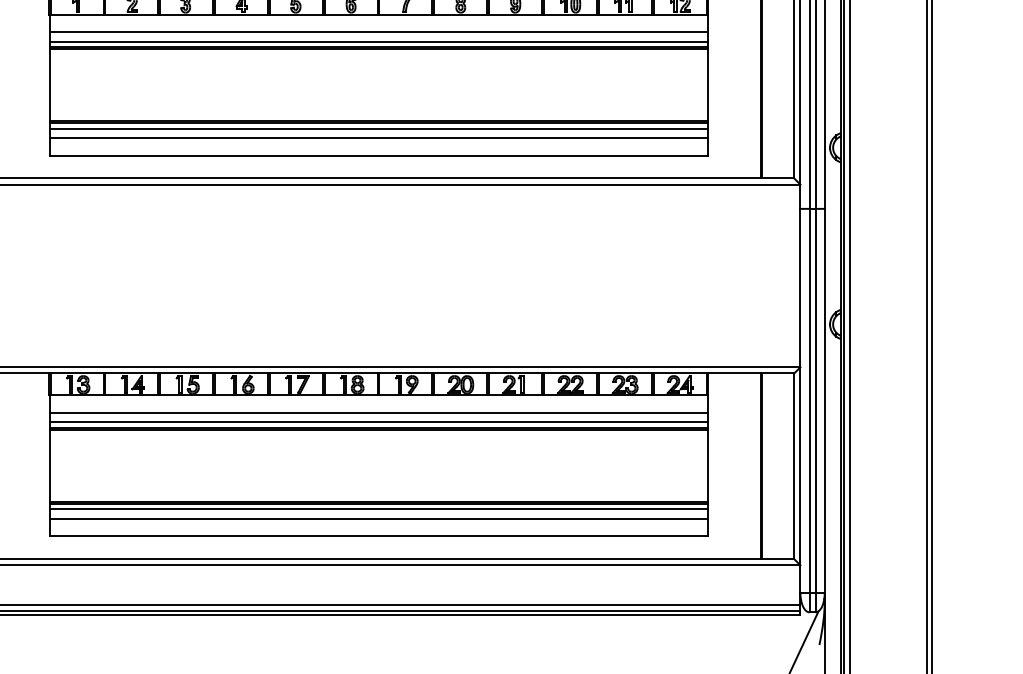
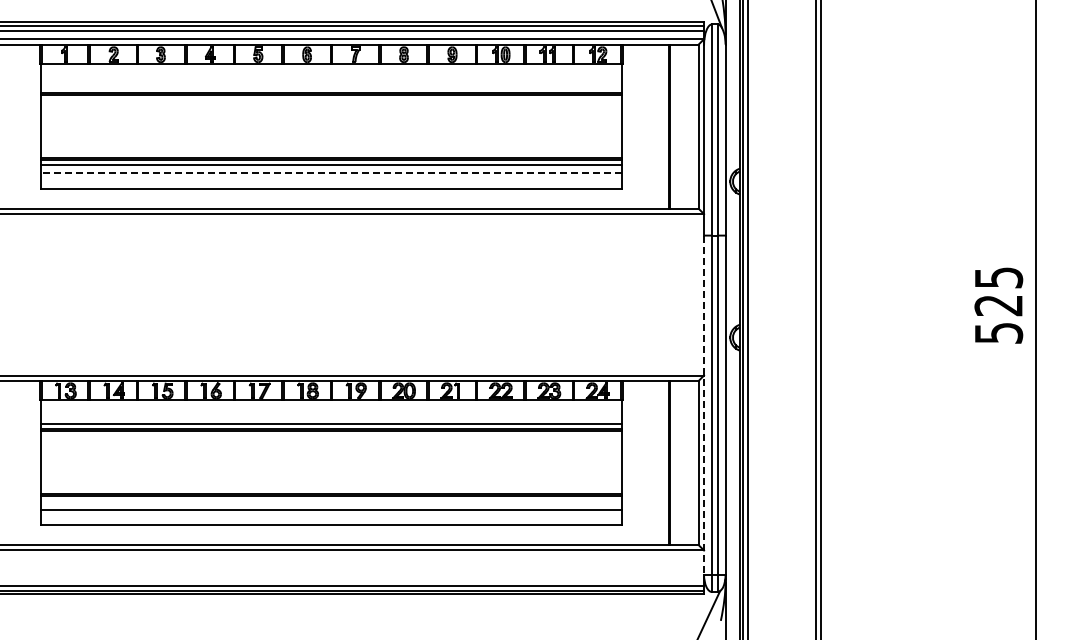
line: (377, 32) -> (330, 79), removed
line: (377, 41) -> (330, 87), removed
line: (378, 138) -> (331, 173), solid -> dashed
line: (800, 401) -> (704, 405), solid -> dashed
line: (377, 412) -> (330, 415), removed
line: (377, 509) -> (330, 501), removed

